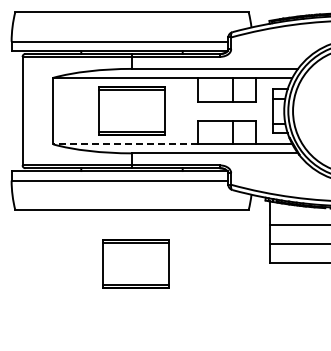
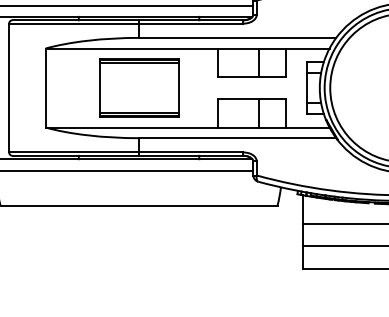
line: (125, 144) -> (131, 127), dashed -> solid
part: (135, 263) -> (143, 268), removed

